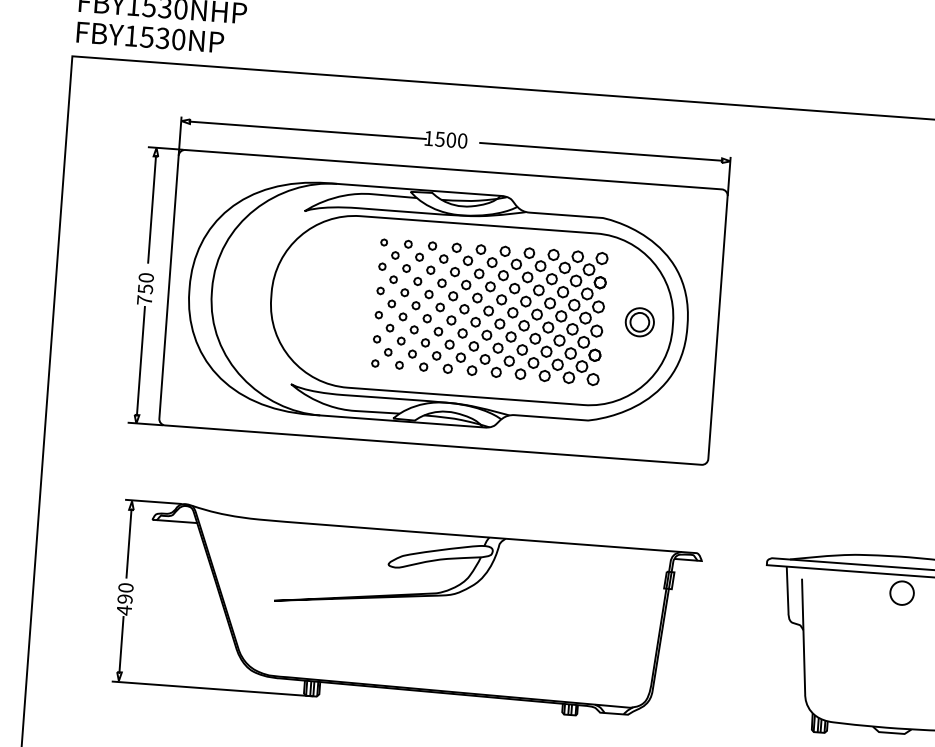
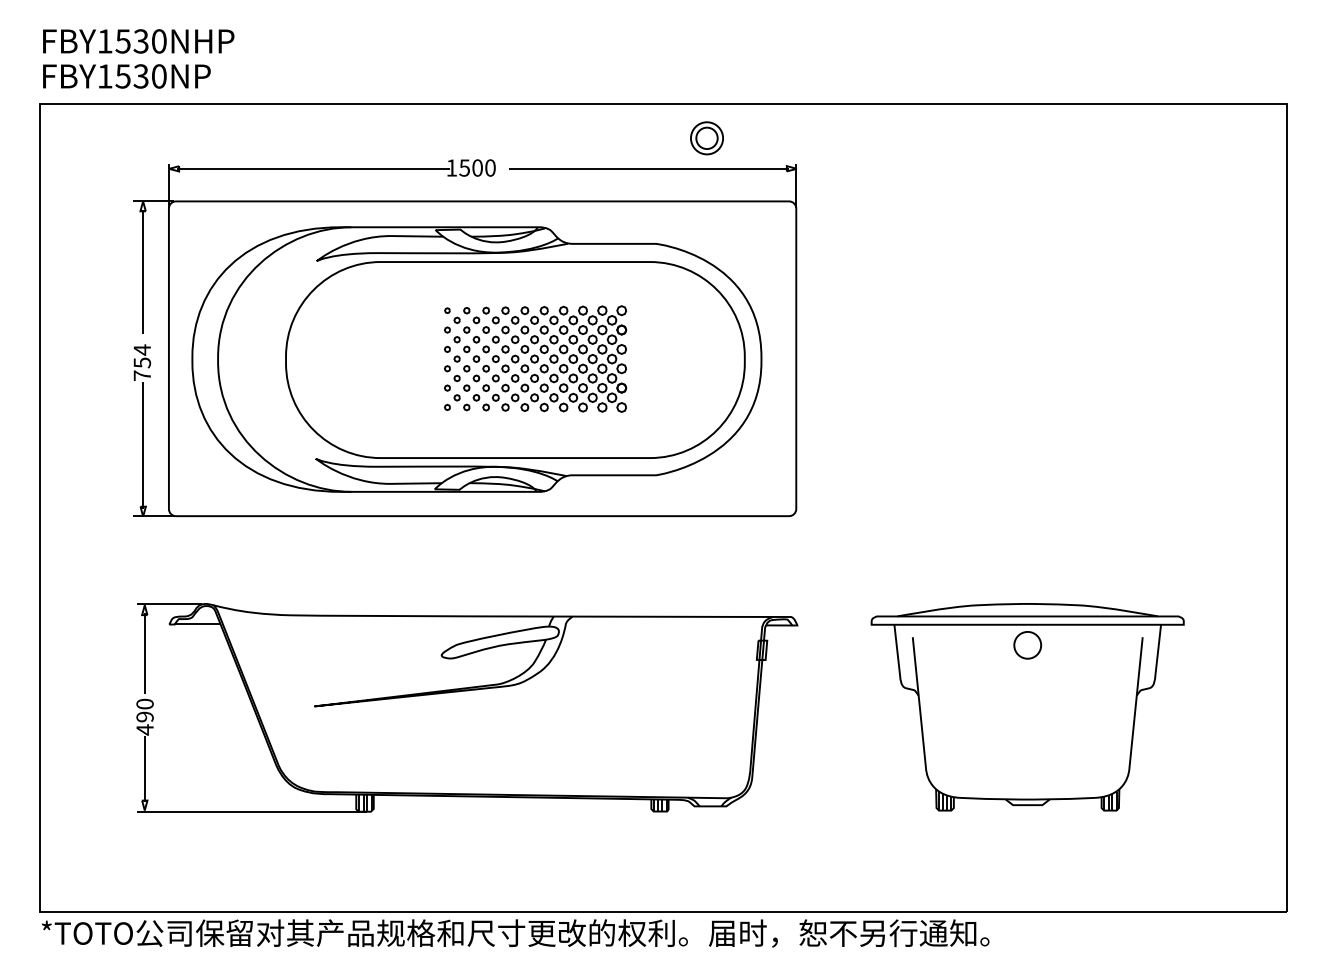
text: (146, 277) -> (142, 349), 750 -> 754
part: (489, 310) -> (535, 358), size x0.7
part: (639, 322) -> (706, 138), moved

